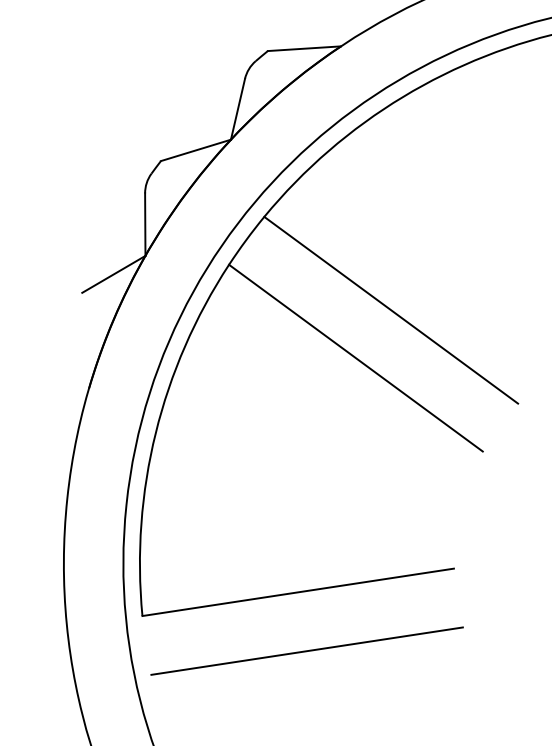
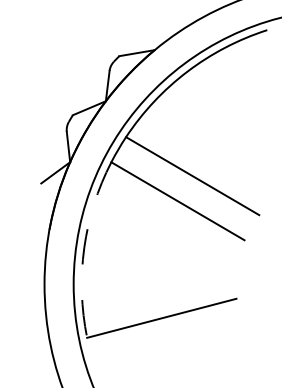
arc: (156, 434) -> (84, 248), solid -> dashed
line: (305, 650) -> (168, 346), removed

